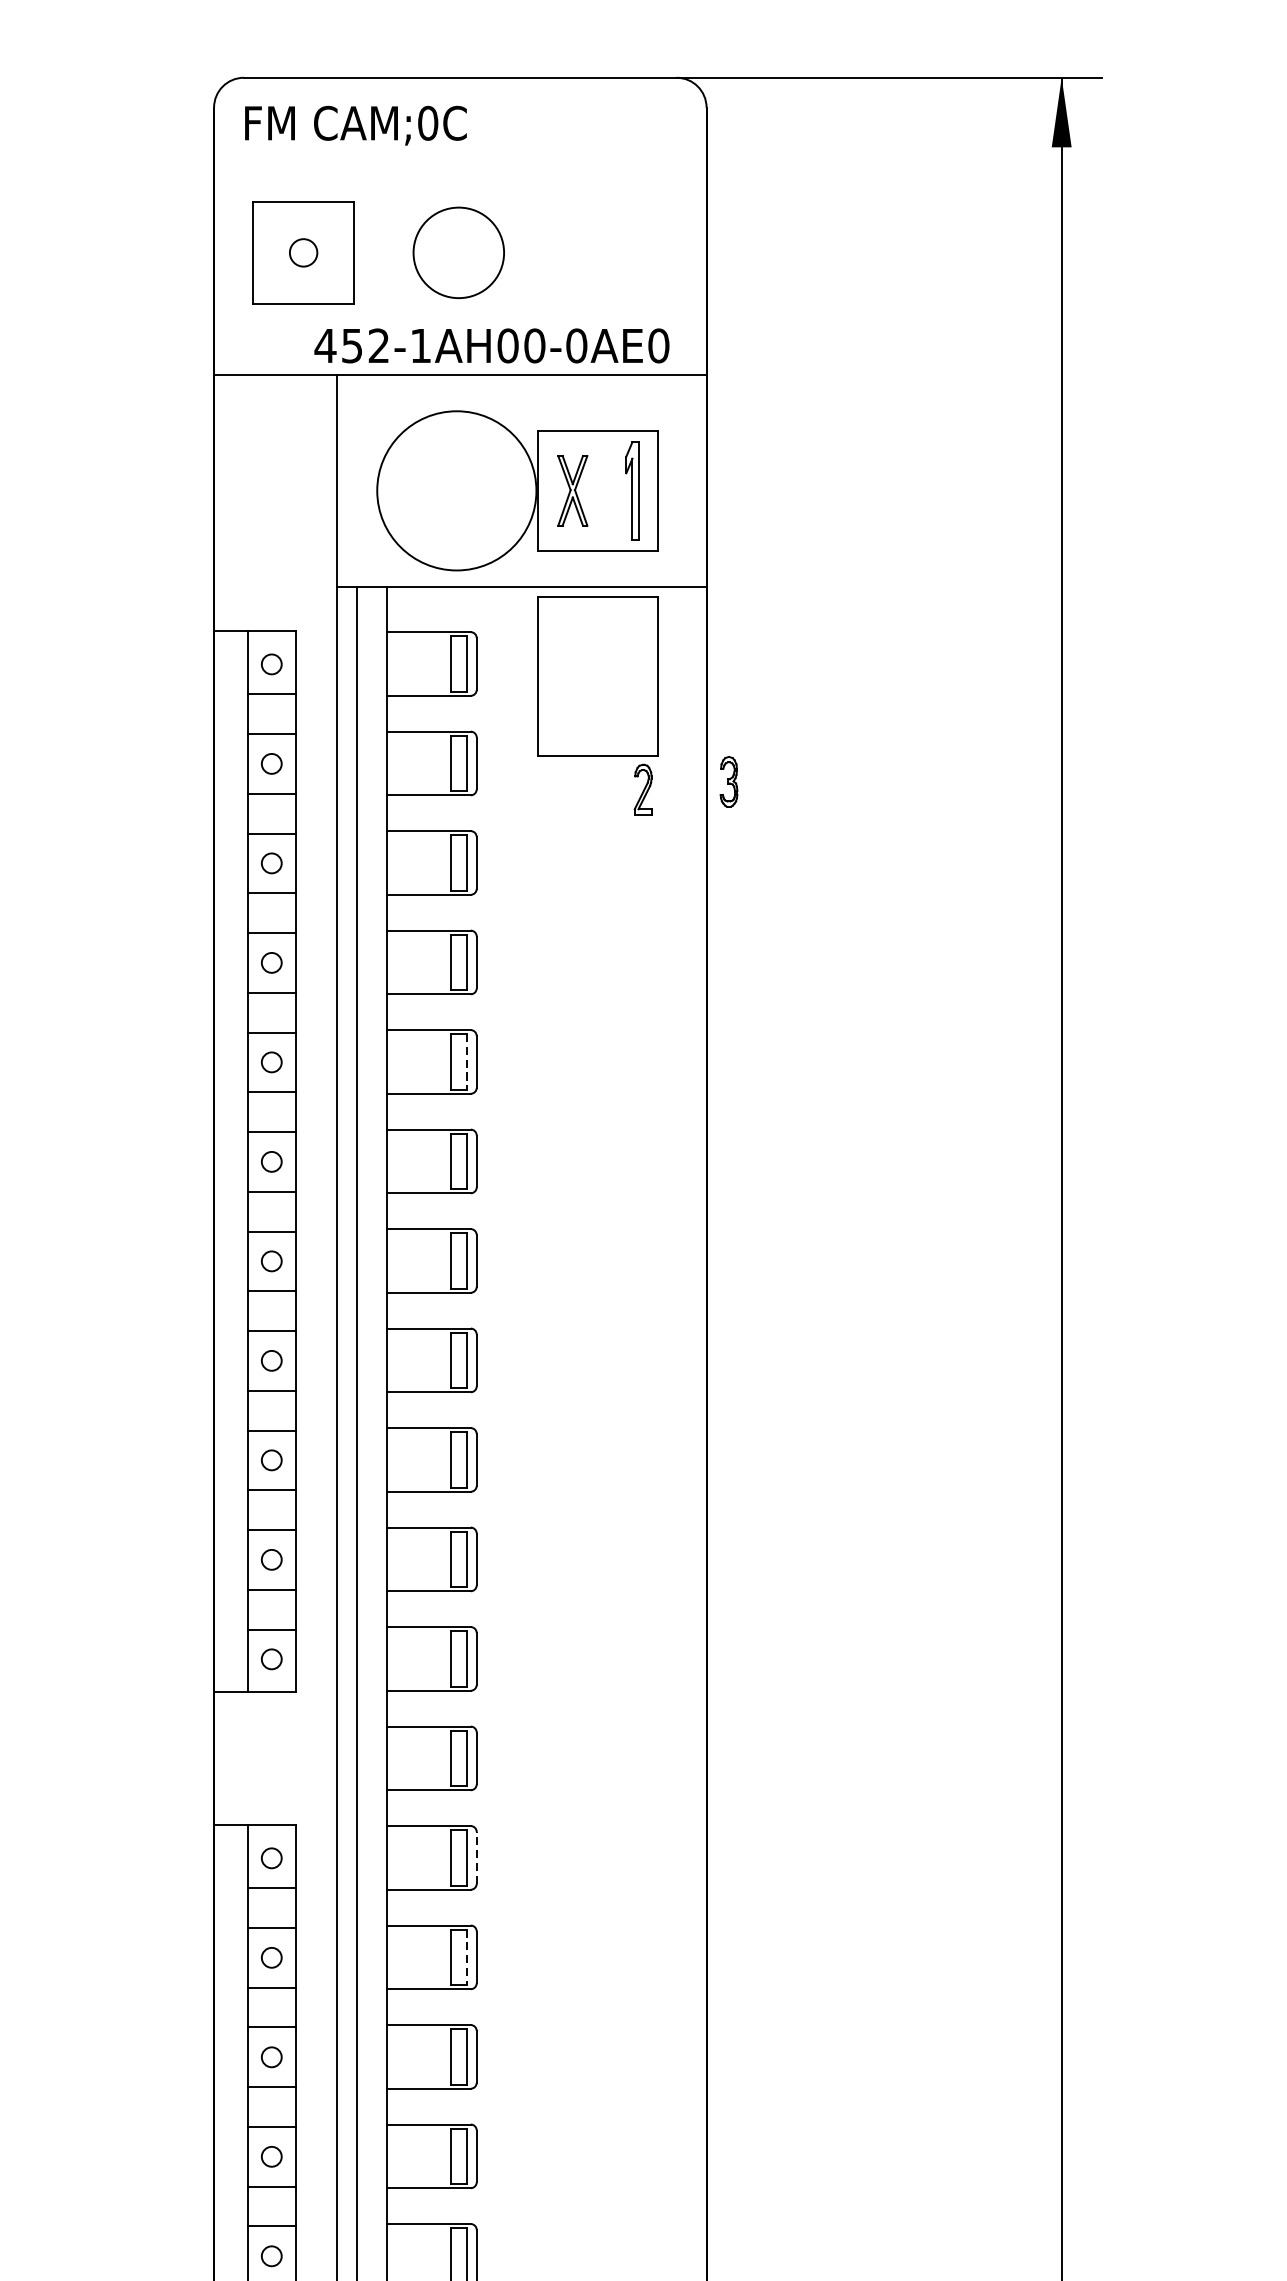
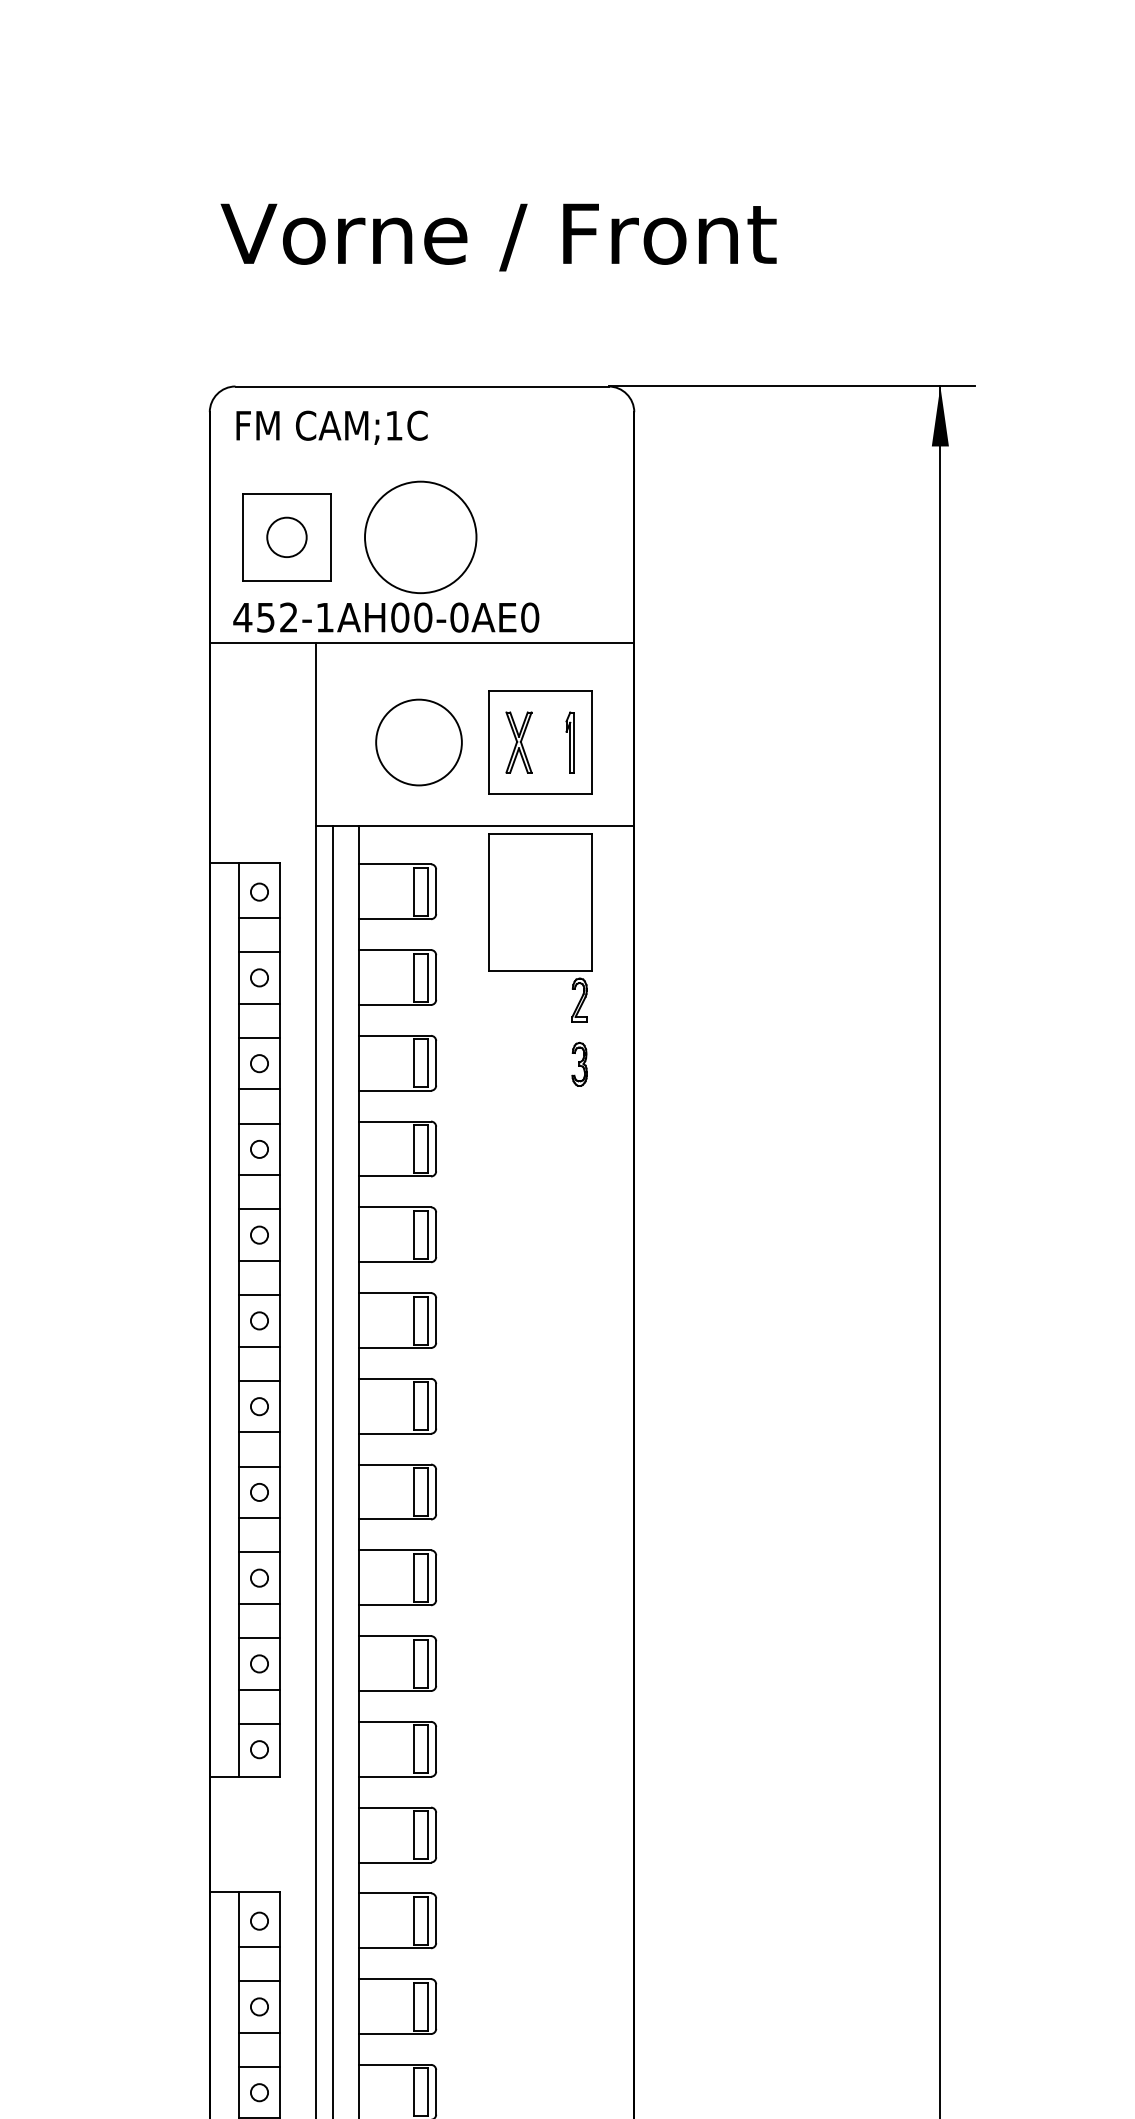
text: (427, 123) -> (393, 425), CAM;0C -> CAM;1C
circle: (303, 252) -> (286, 537), size x1.67
circle: (458, 252) -> (420, 537), size x1.43
text: (492, 345) -> (386, 617), moved
circle: (456, 490) -> (418, 742), size x0.62
part: (631, 490) -> (569, 742), size x0.71
part: (728, 780) -> (579, 1063), moved
line: (466, 1062) -> (427, 1235), dashed -> solid
line: (477, 1857) -> (436, 1920), dashed -> solid
line: (466, 1958) -> (427, 2007), dashed -> solid

